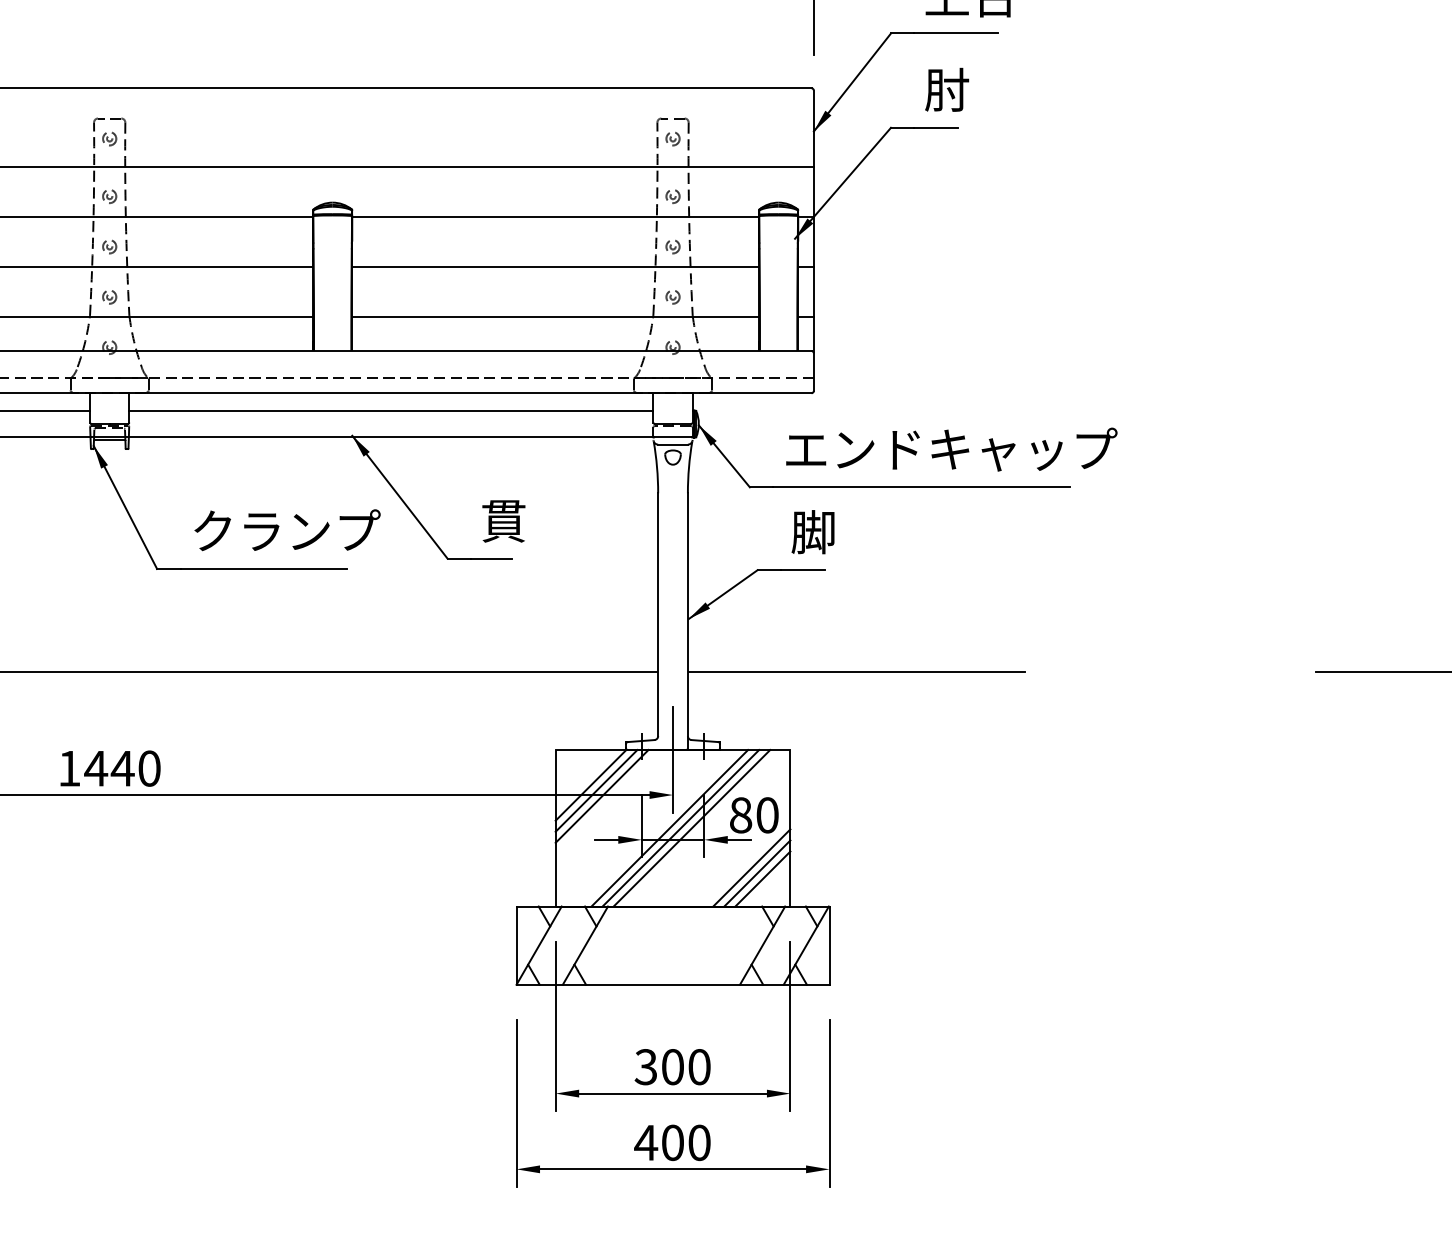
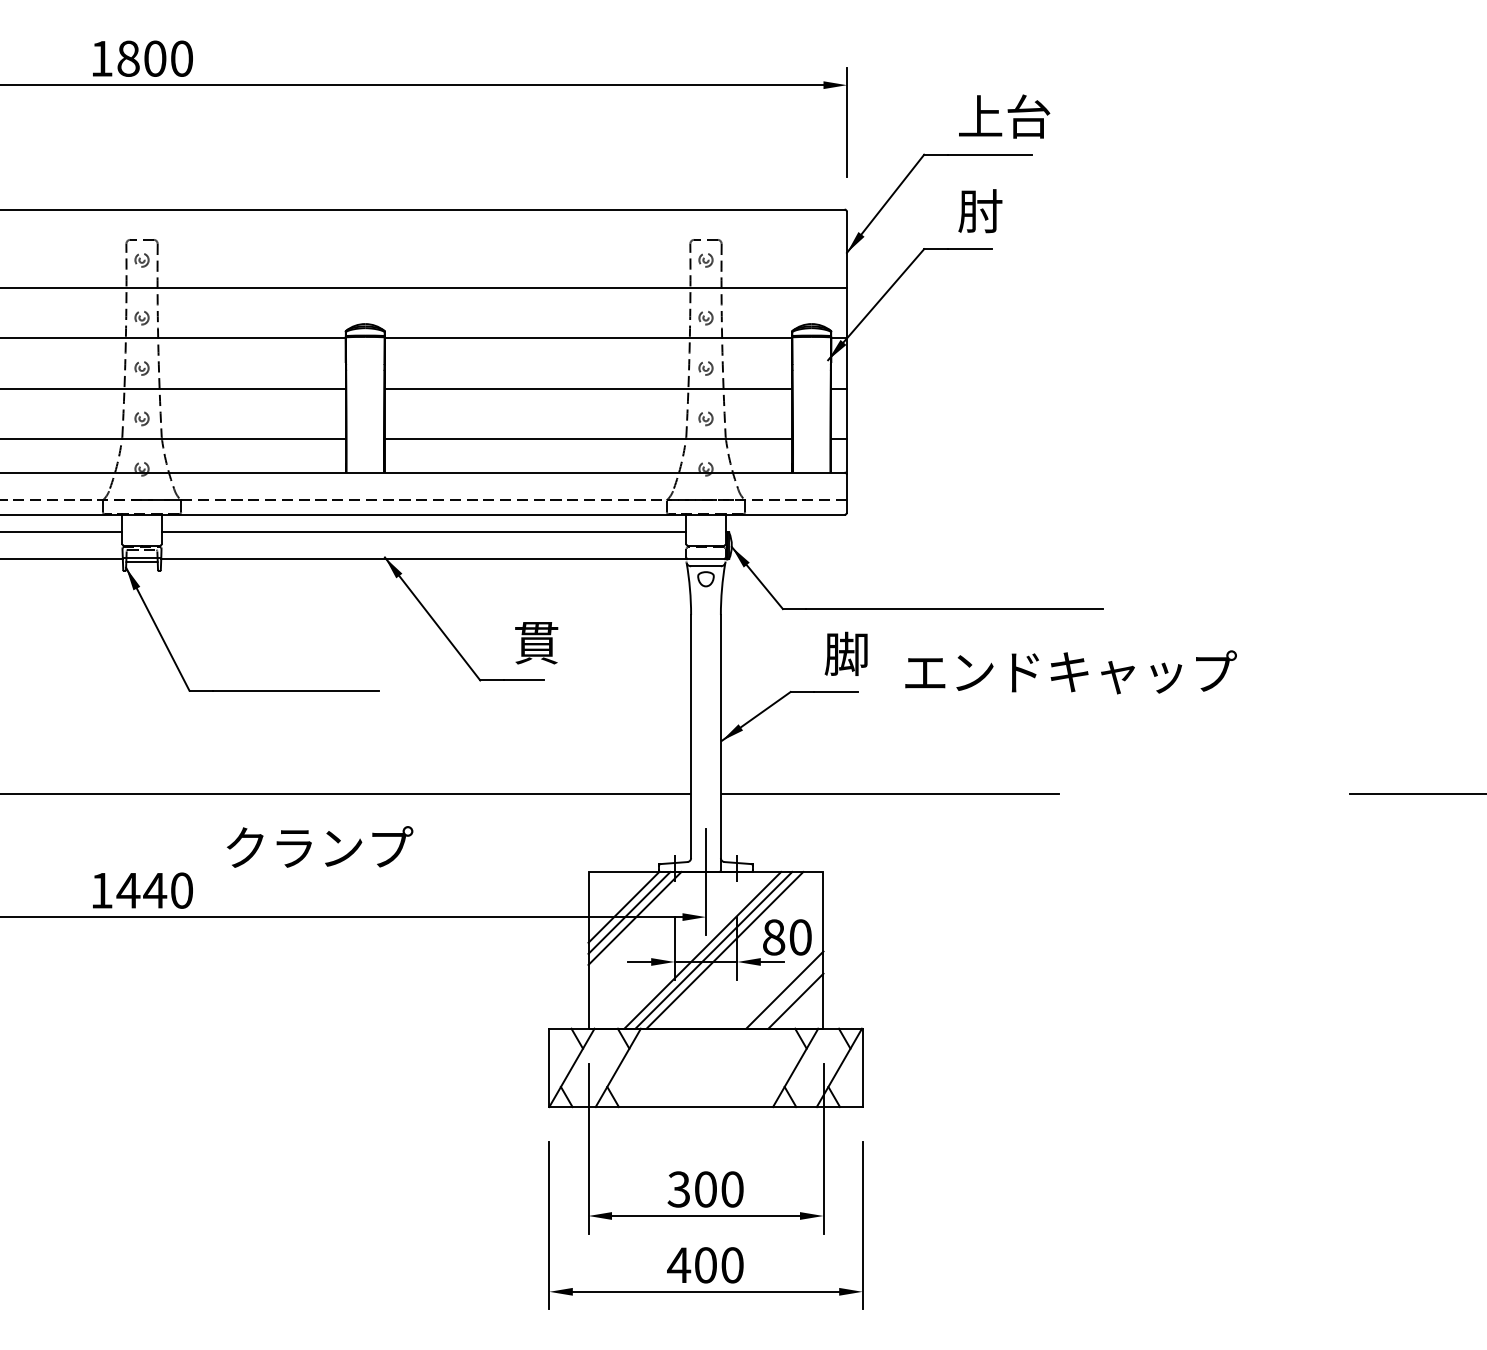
text: (951, 449) -> (1070, 672), moved
text: (287, 529) -> (320, 846), moved
line: (757, 873) -> (790, 995), removed

